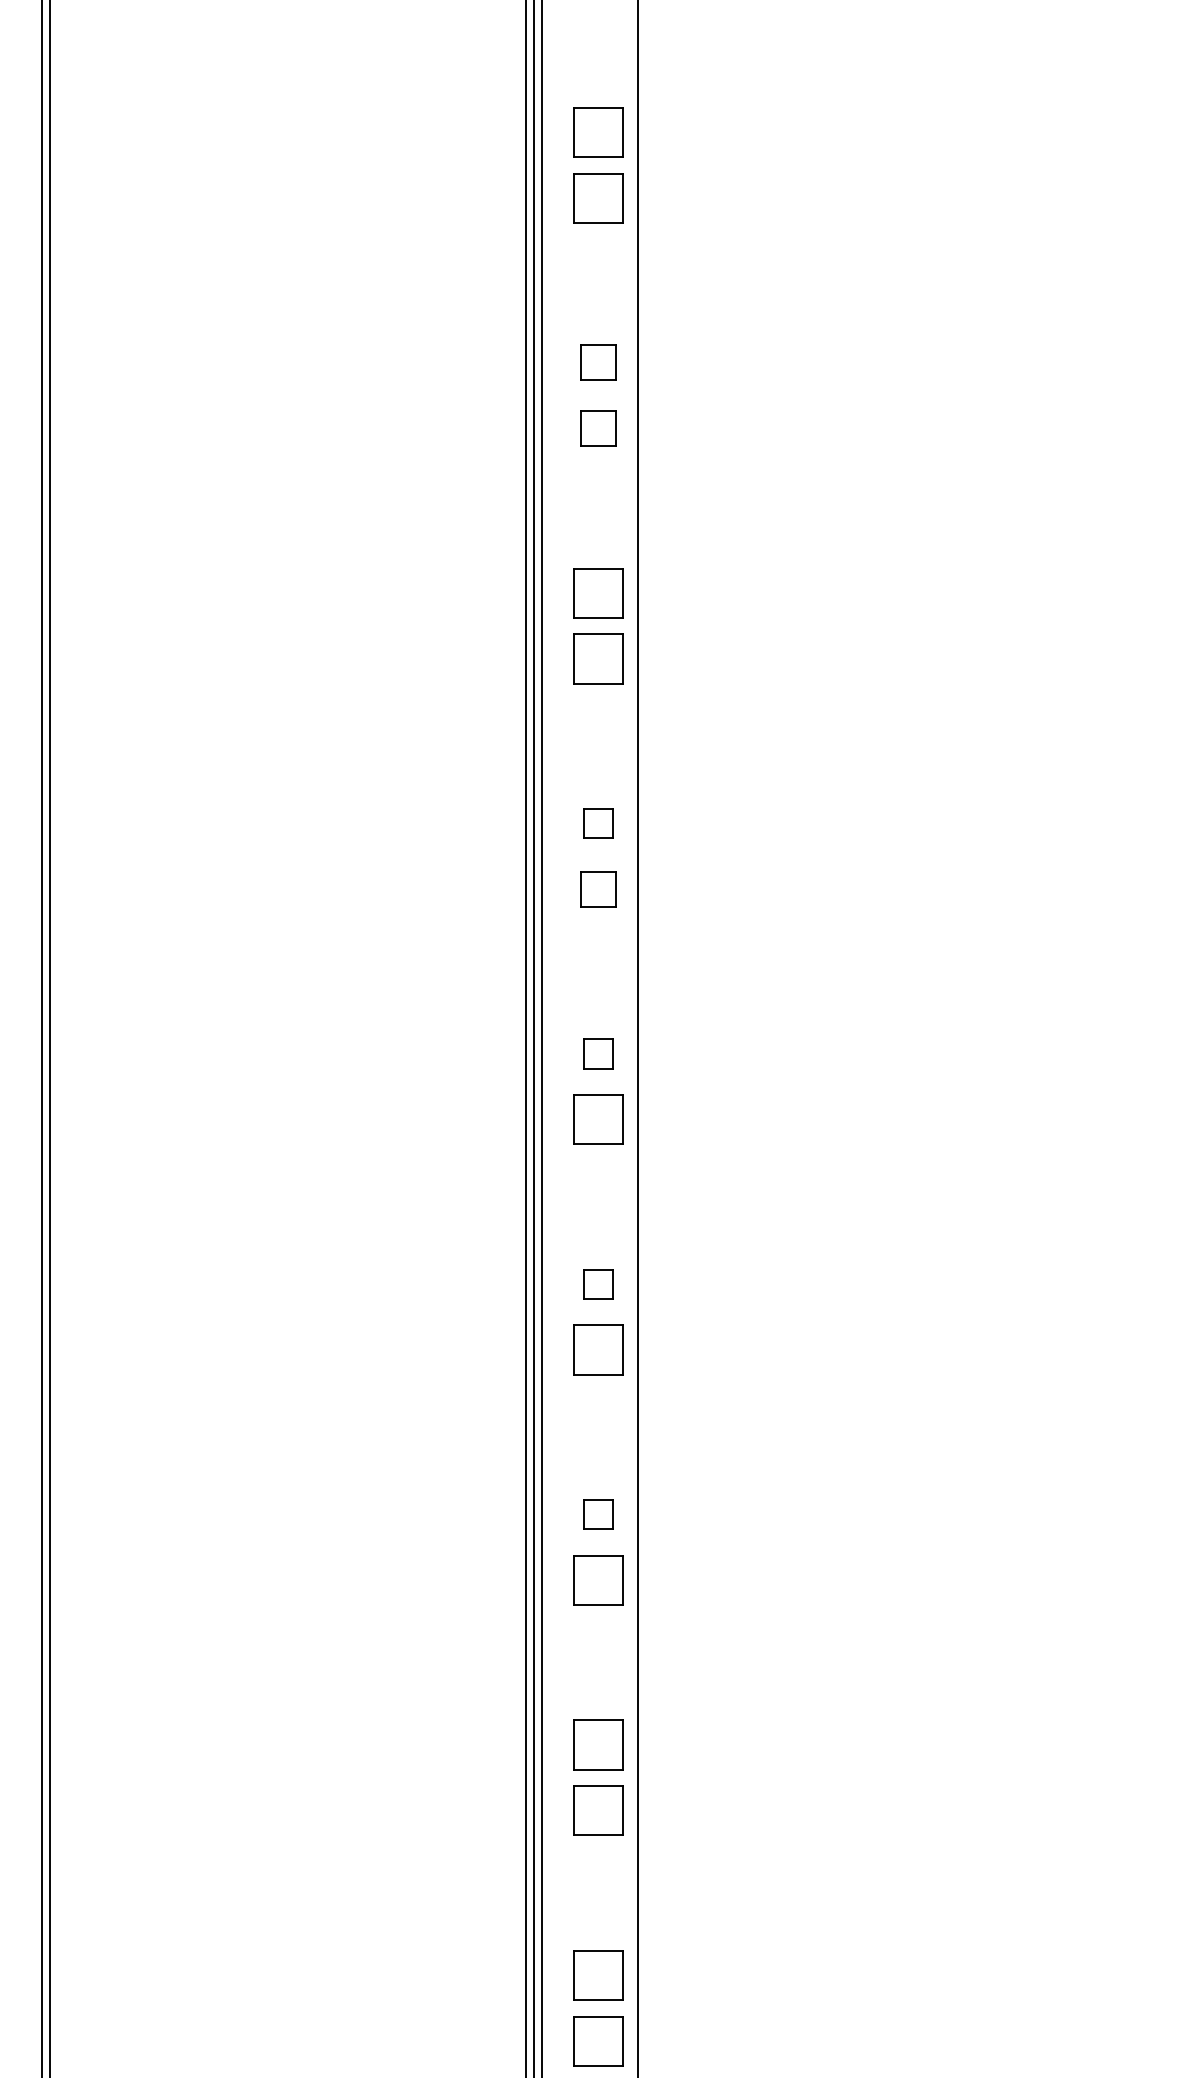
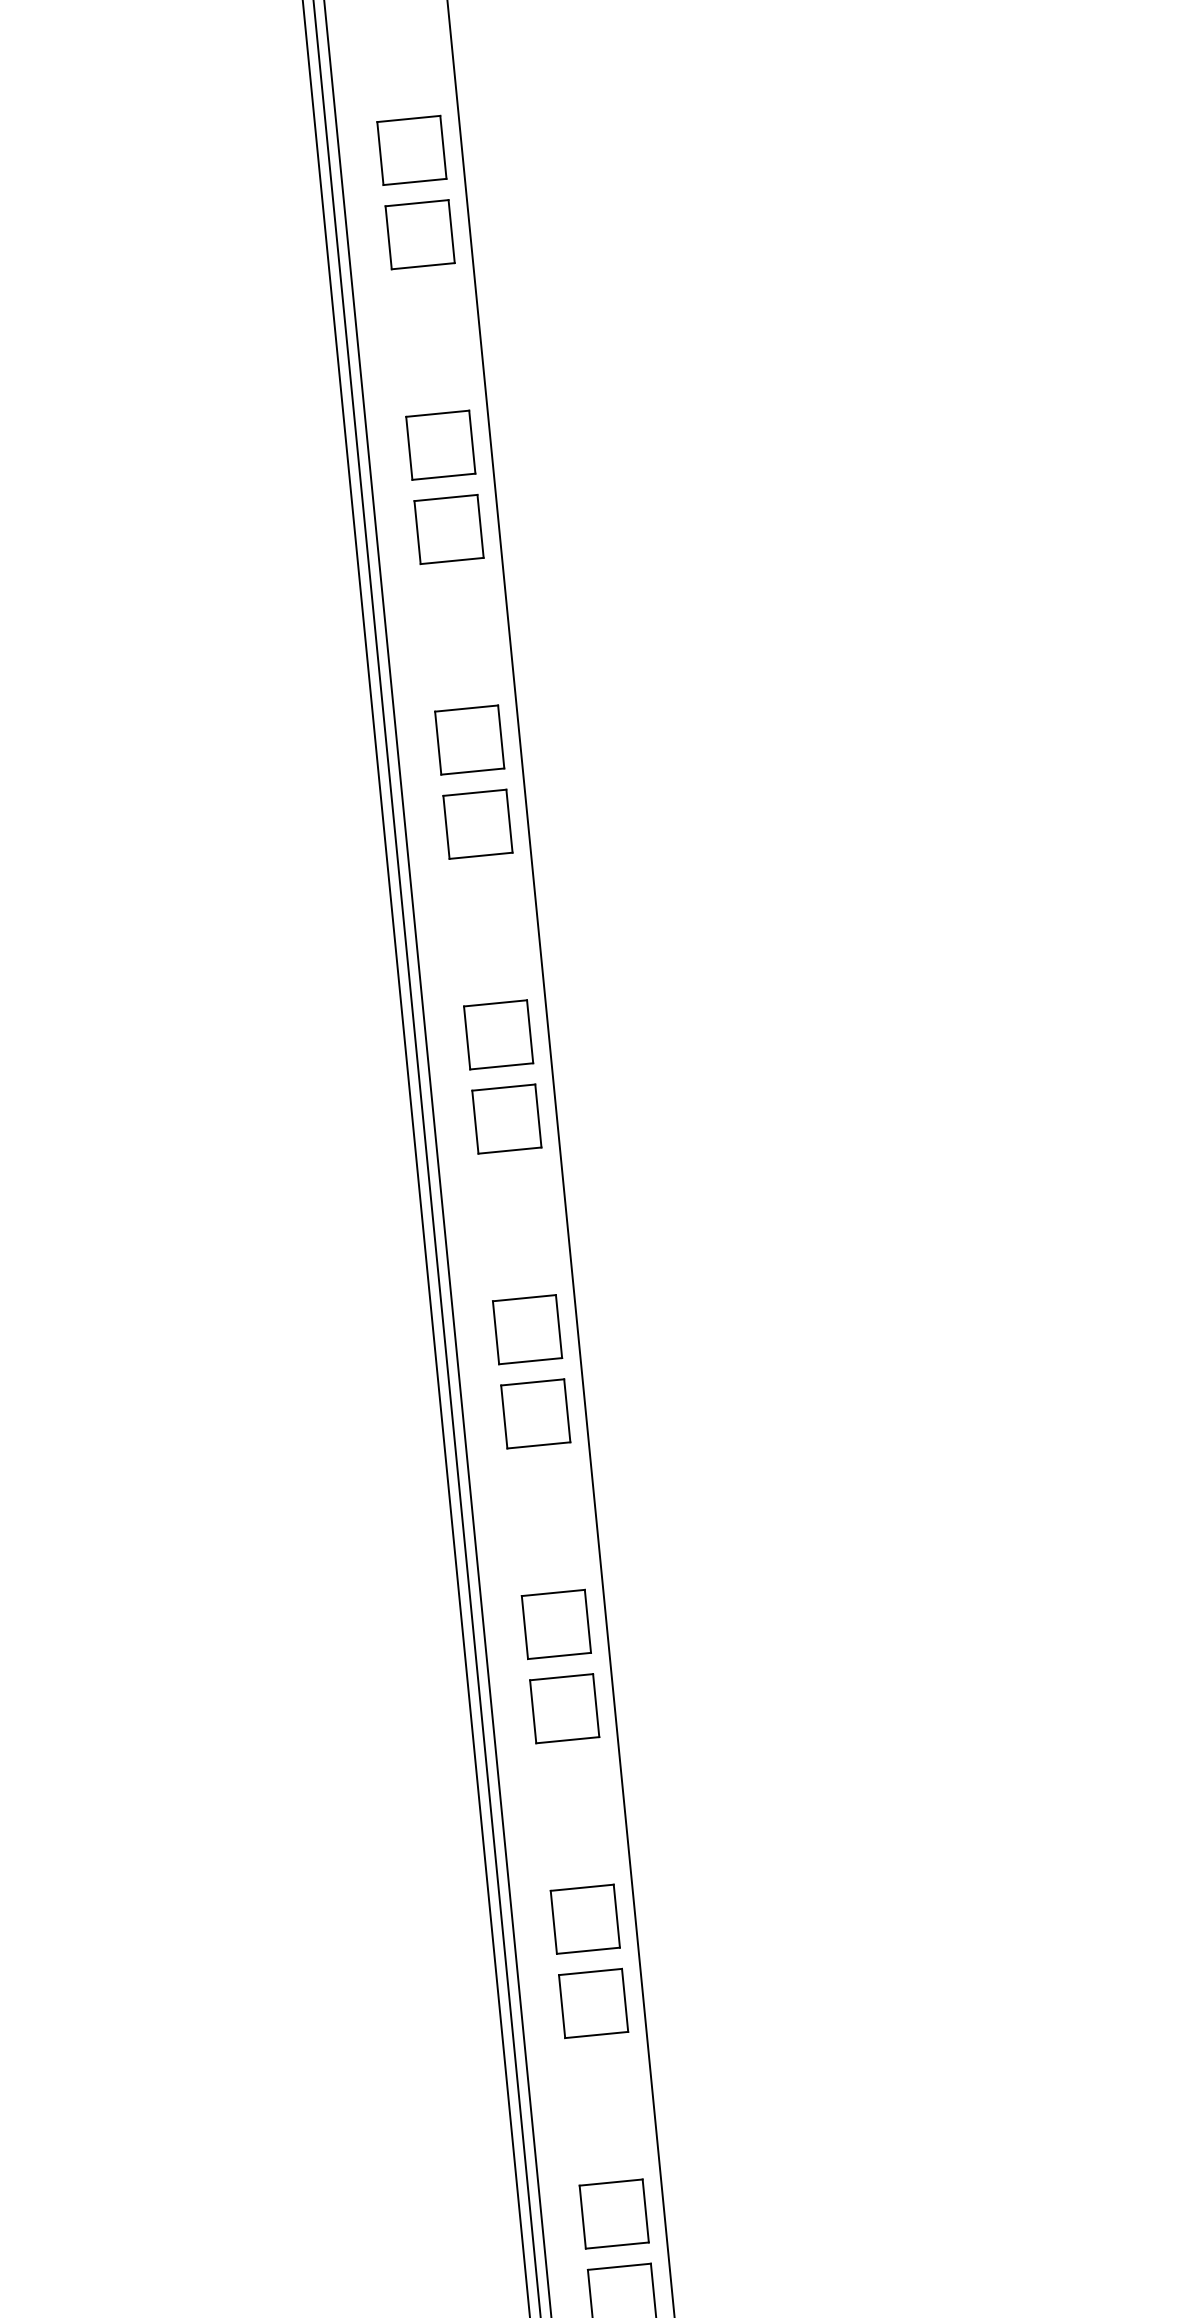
part: (598, 362) -> (440, 444), size x1.43
part: (598, 428) -> (448, 529), size x1.43
part: (598, 823) -> (498, 1034), size x1.67
part: (598, 889) -> (506, 1119), size x1.43
part: (598, 1053) -> (527, 1329), size x1.67
part: (598, 1284) -> (556, 1624), size x1.67
part: (598, 1514) -> (585, 1919), size x1.67

